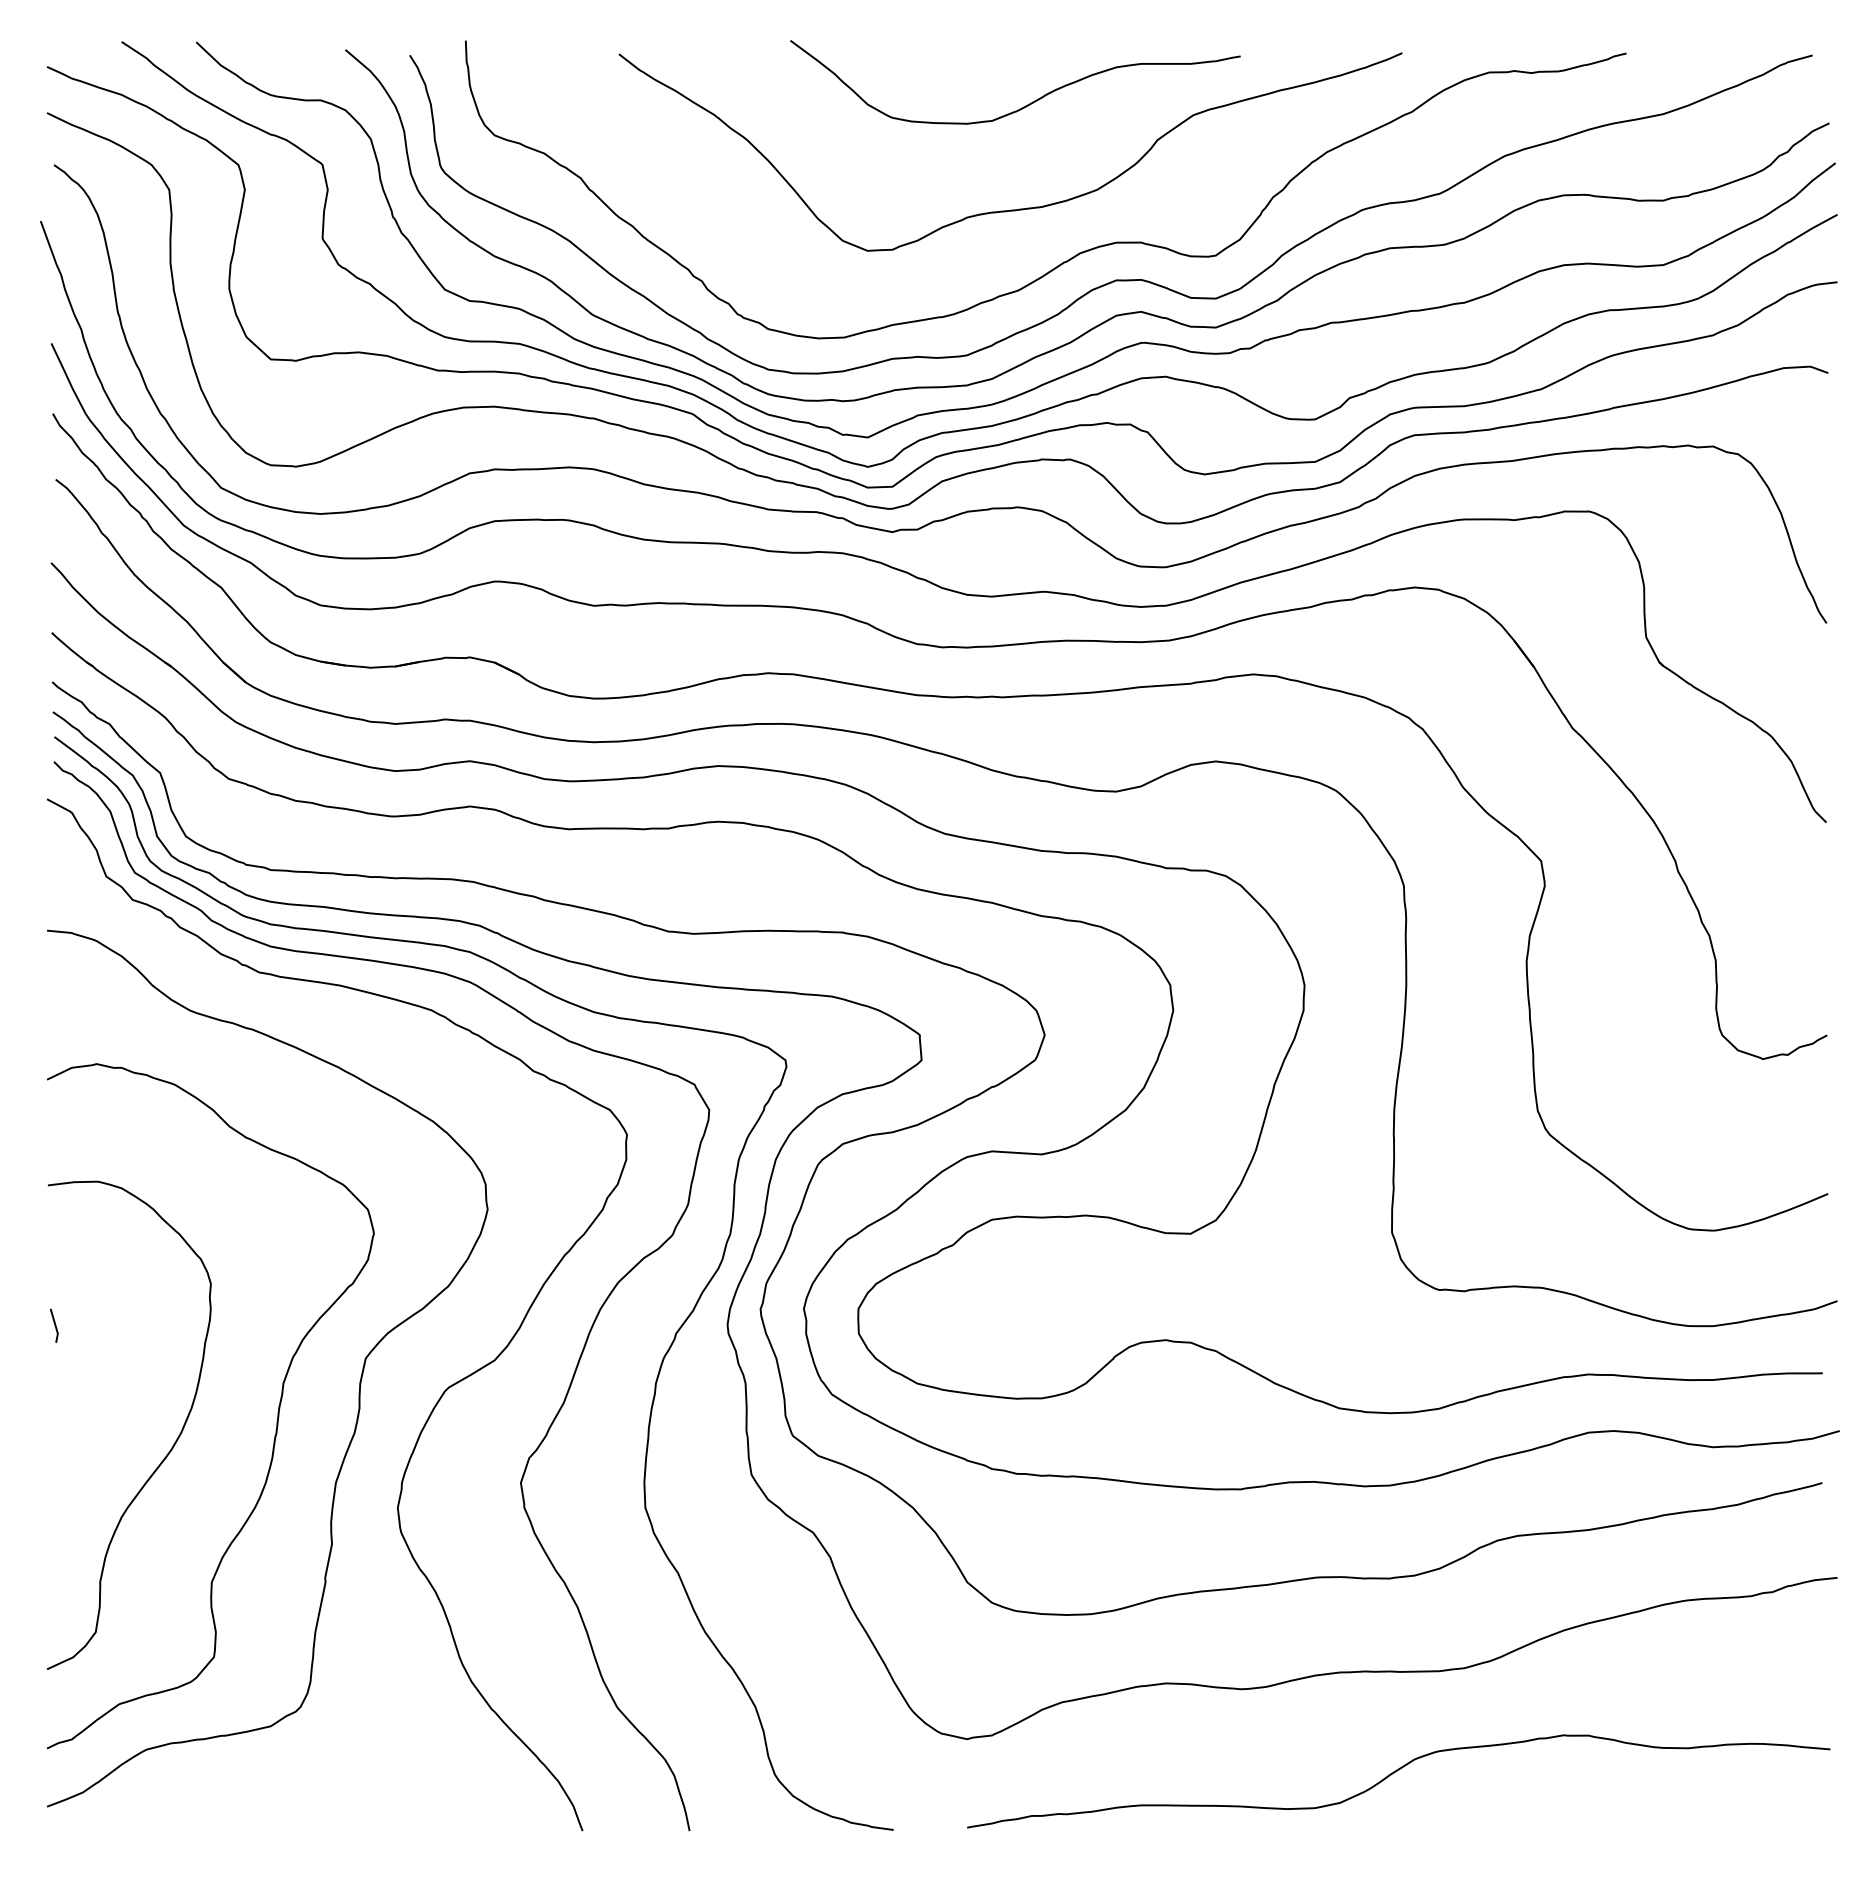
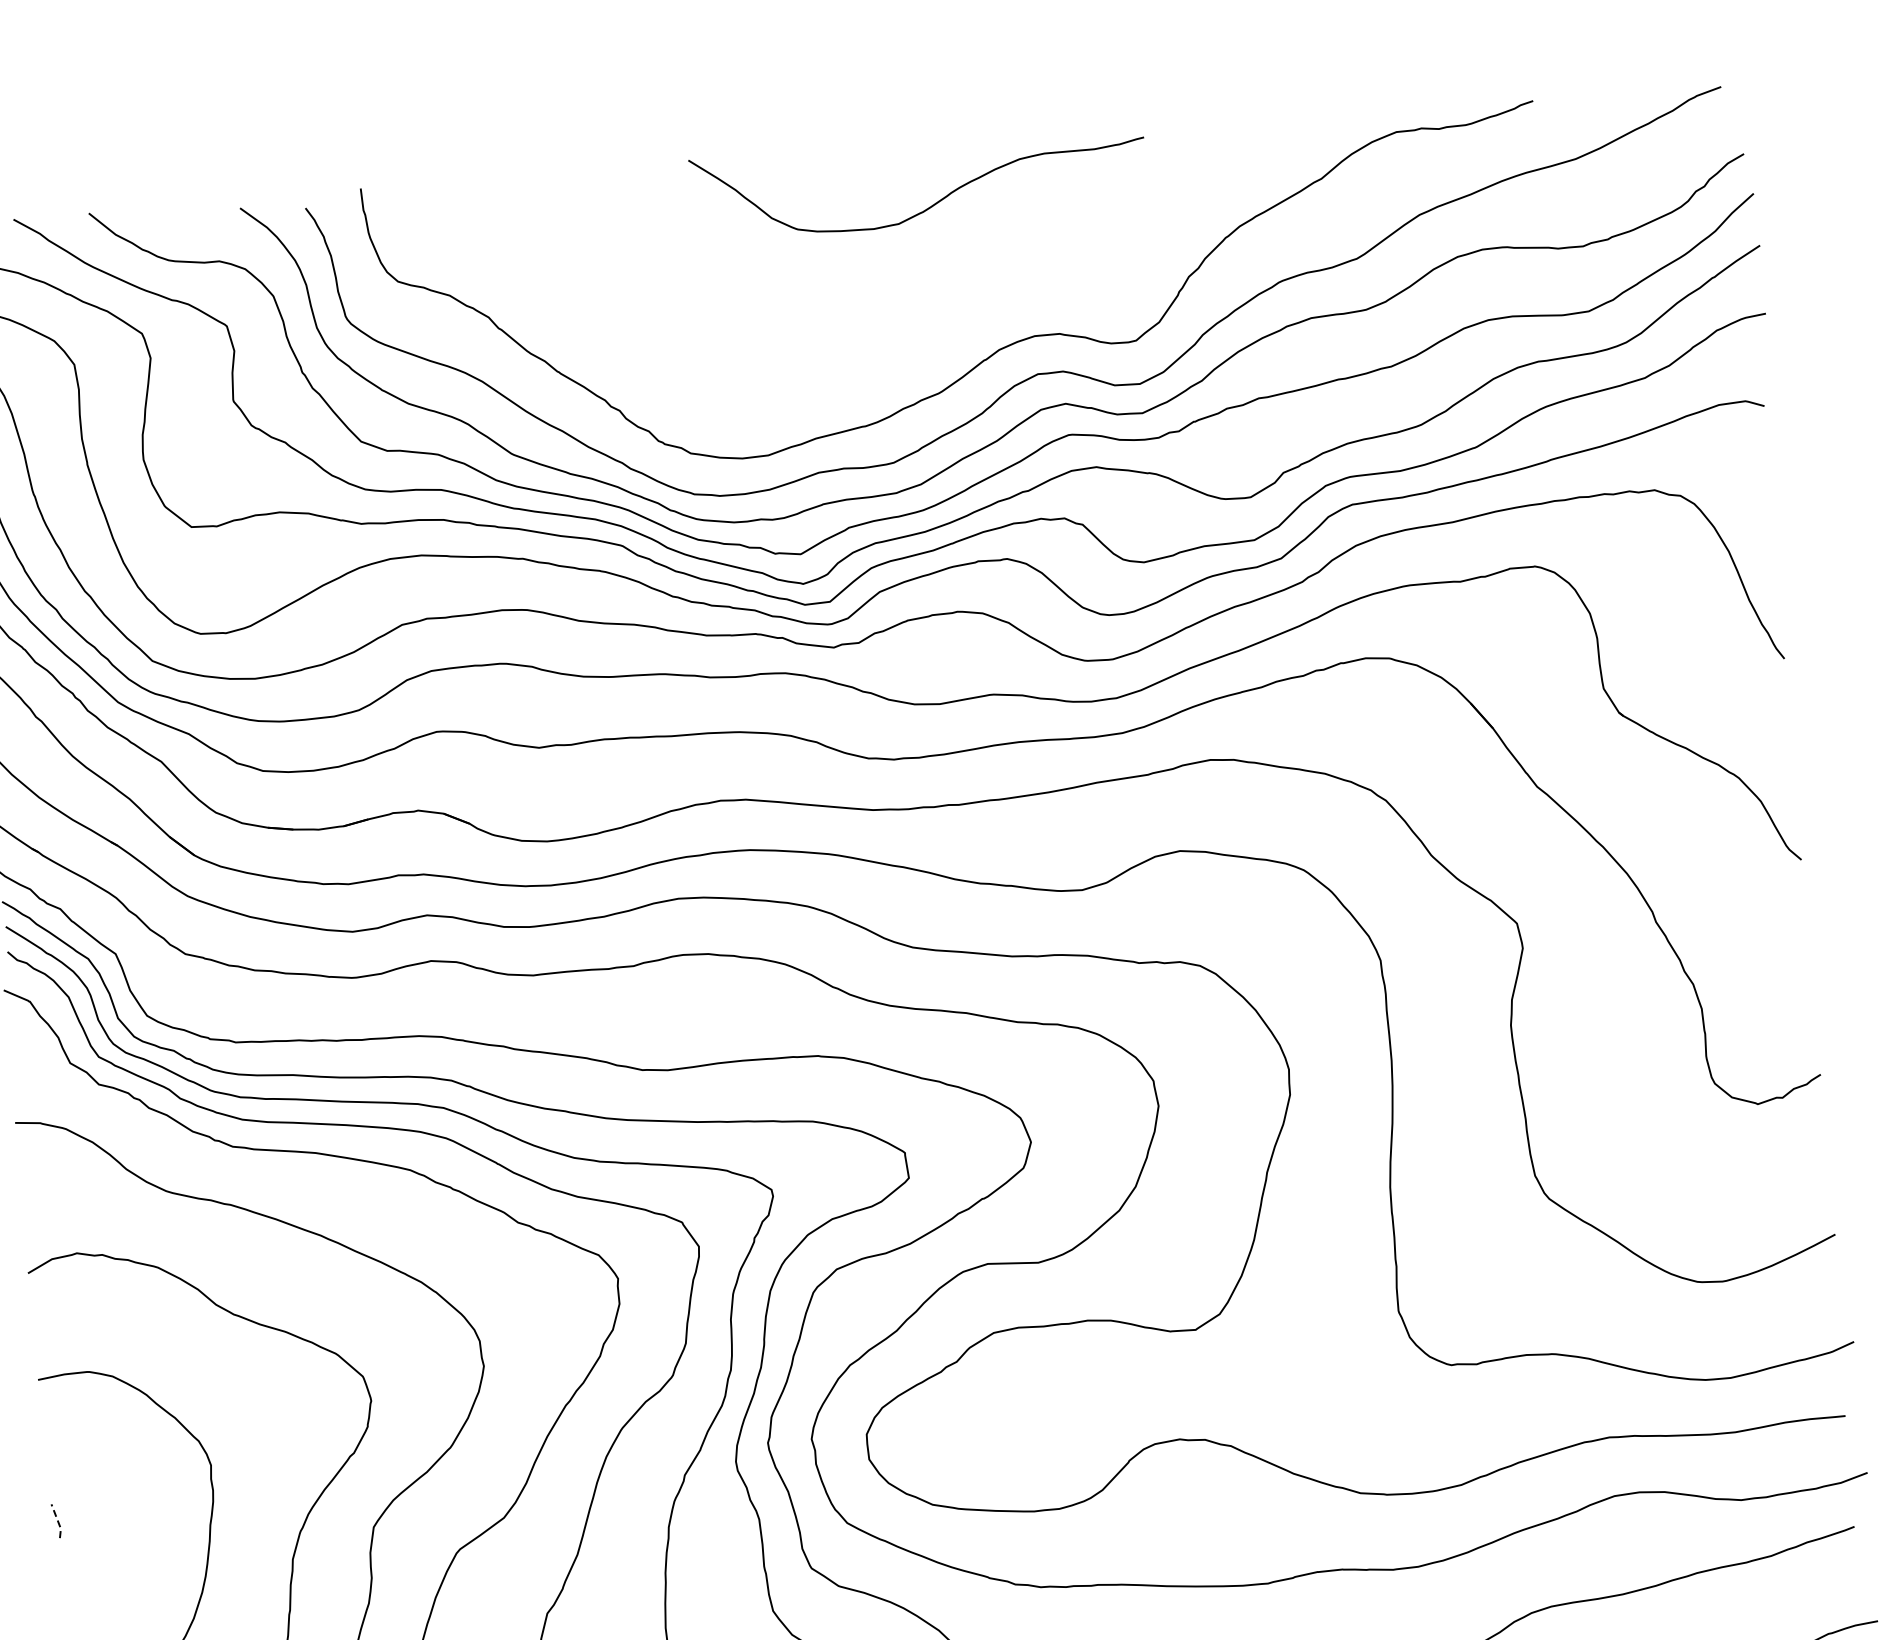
curve: (1019, 208) -> (934, 310), removed
line: (55, 1326) -> (57, 1521), solid -> dashed

